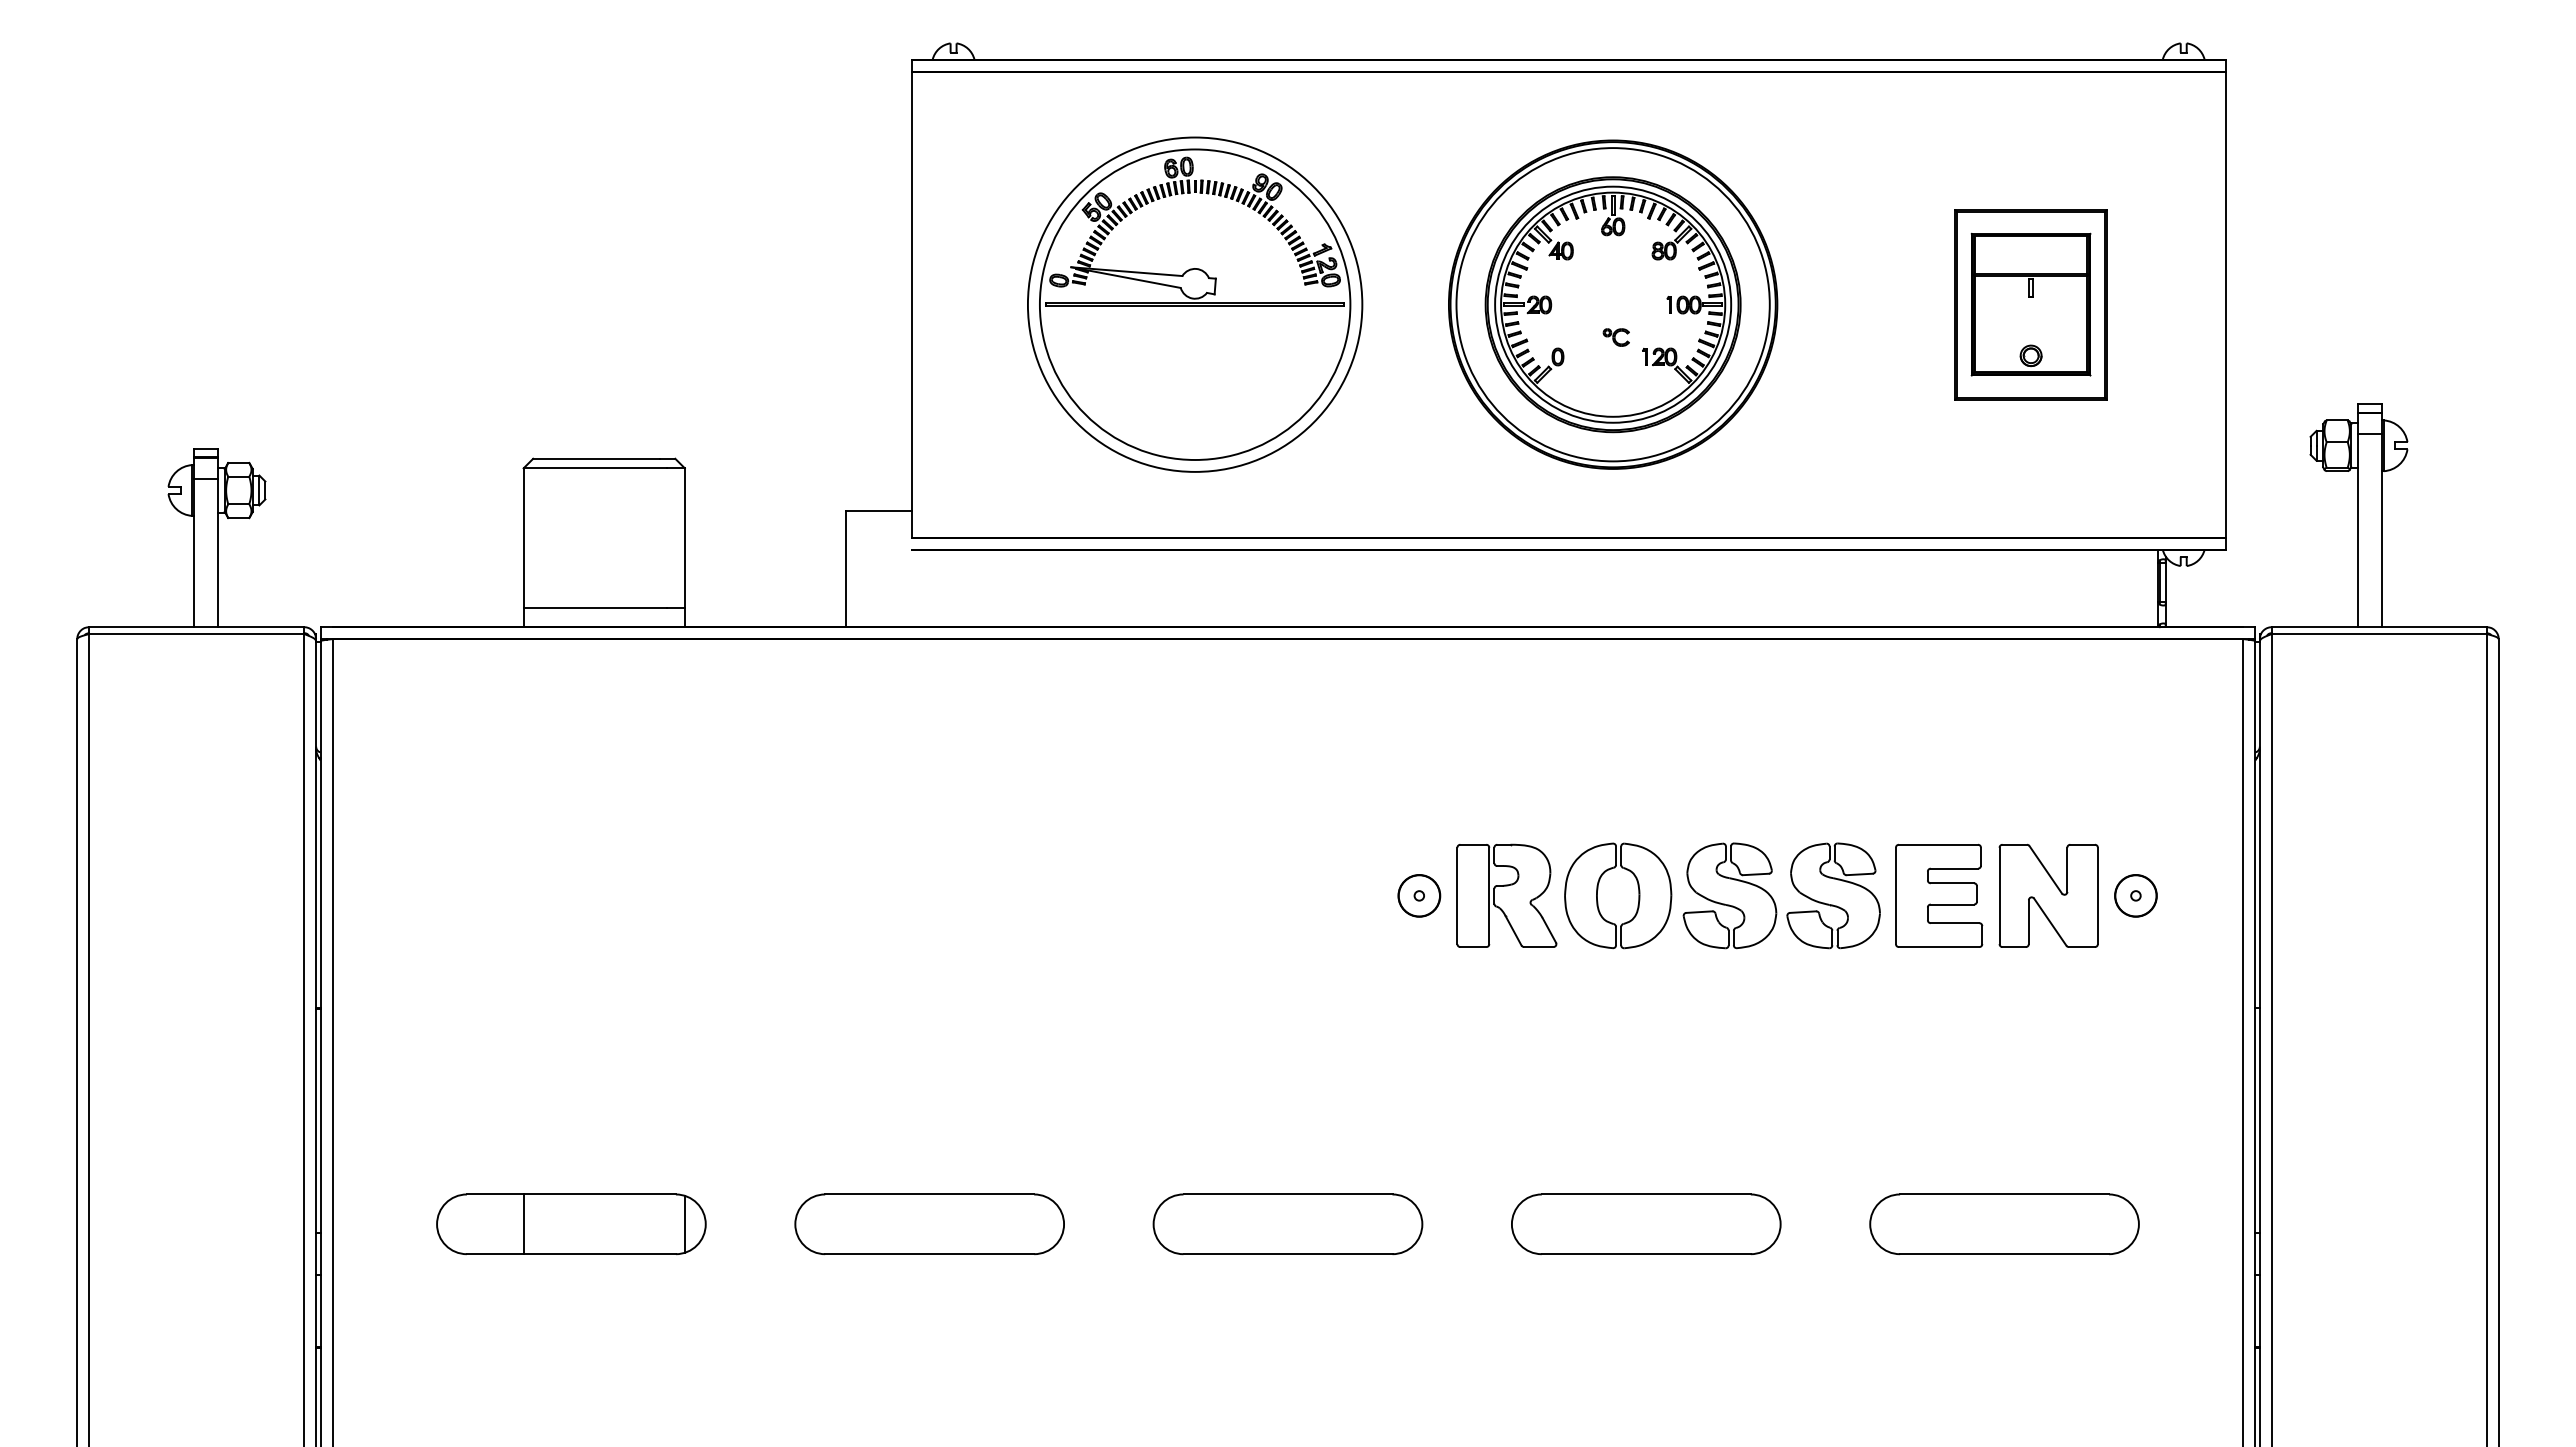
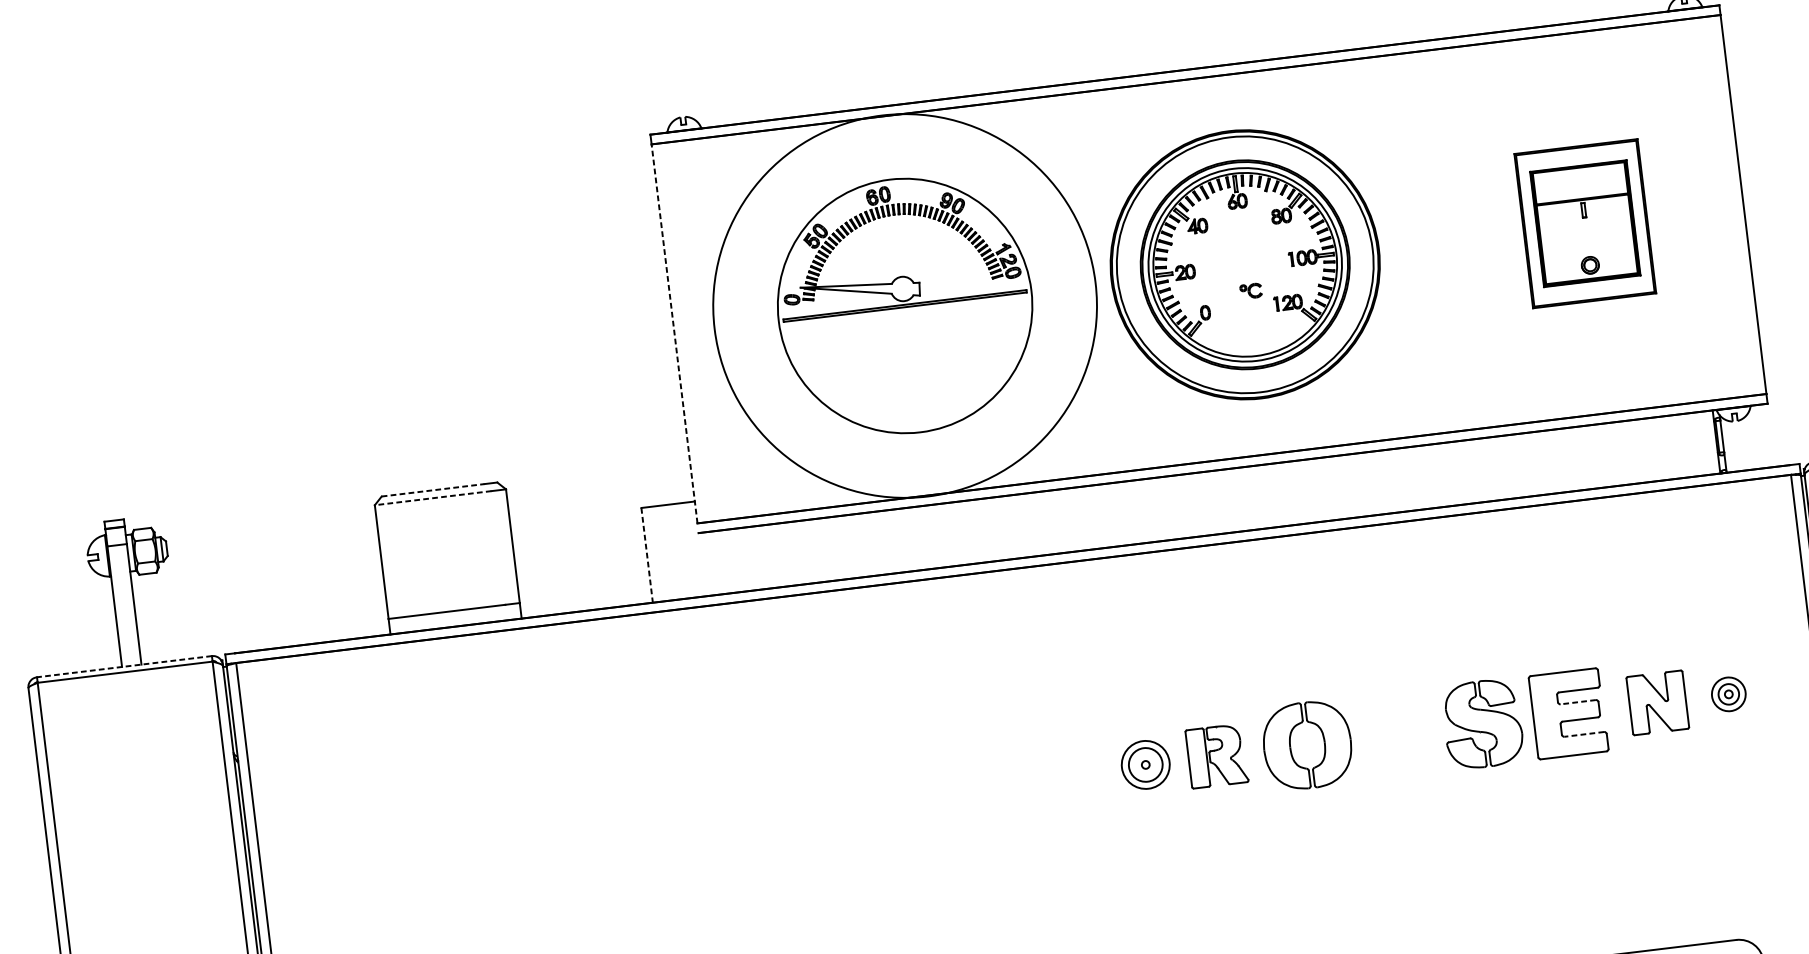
line: (911, 304) -> (674, 333), solid -> dashed
circle: (1194, 304) -> (904, 305), size x1.4
line: (596, 458) -> (433, 490), solid -> dashed
line: (595, 468) -> (433, 498), solid -> dashed
line: (846, 569) -> (647, 555), solid -> dashed
line: (196, 627) -> (124, 666), solid -> dashed
line: (1952, 883) -> (1578, 702), solid -> dashed
circle: (1419, 895) -> (1145, 764), size x1.4
part: (1506, 895) -> (1216, 756), size x0.7
part: (1729, 895) -> (1398, 734), removed
part: (2048, 895) -> (1657, 702), size x0.7
circle: (2135, 895) -> (1728, 694), size x0.6
line: (1954, 923) -> (1583, 734), solid -> dashed

